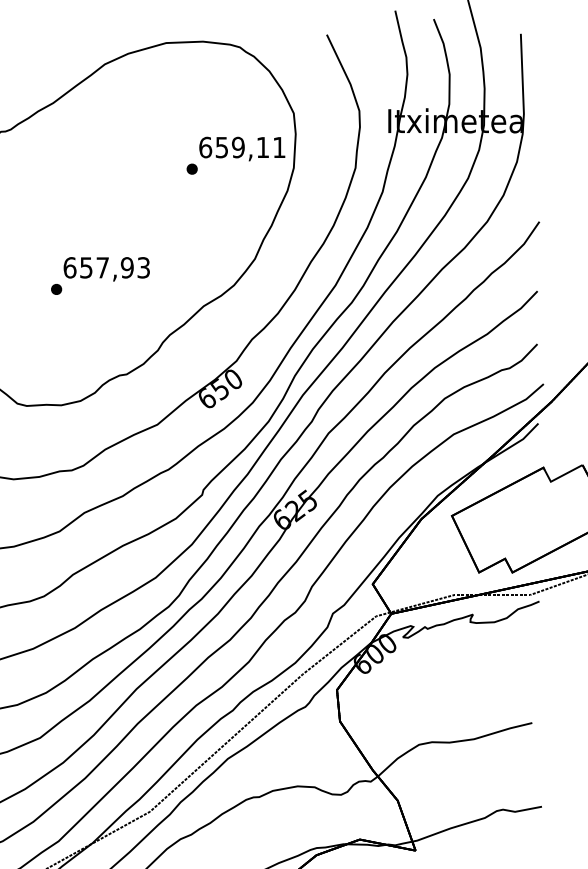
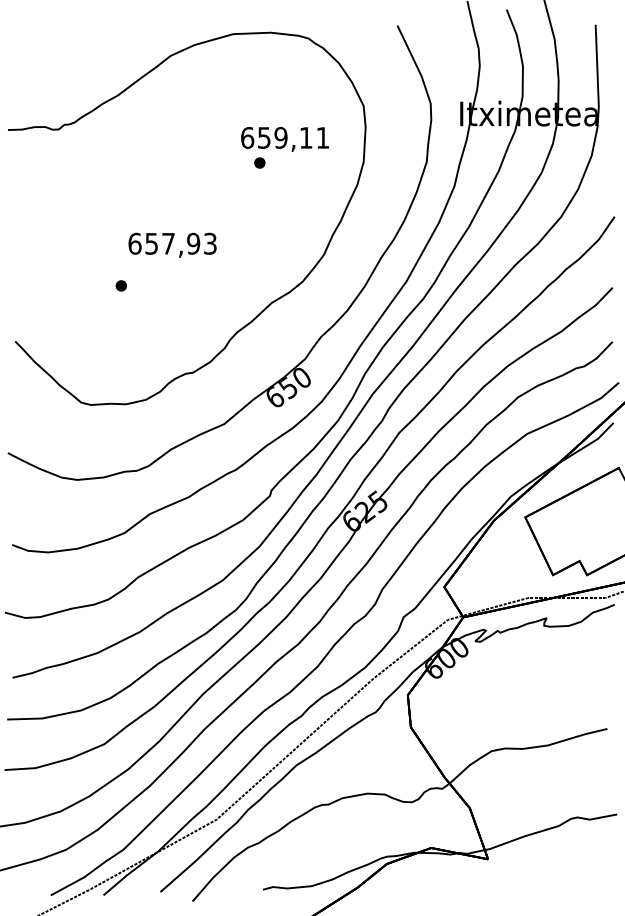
text: (241, 149) -> (284, 139), moved
text: (106, 268) -> (172, 244), moved

